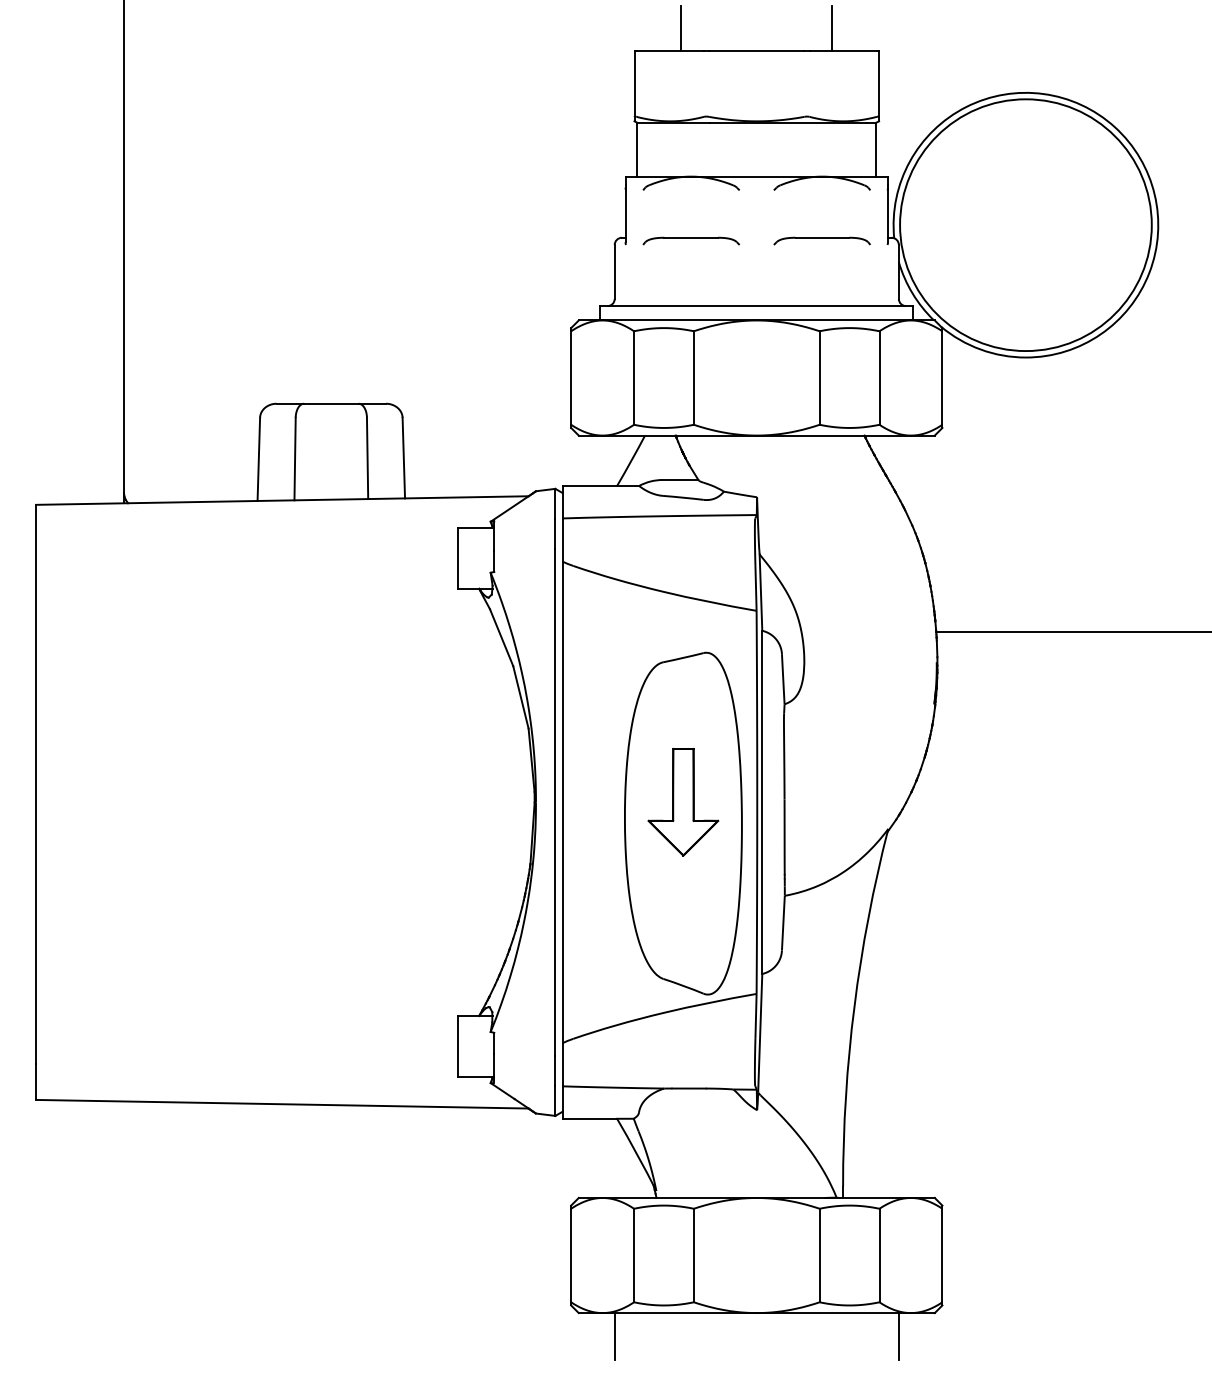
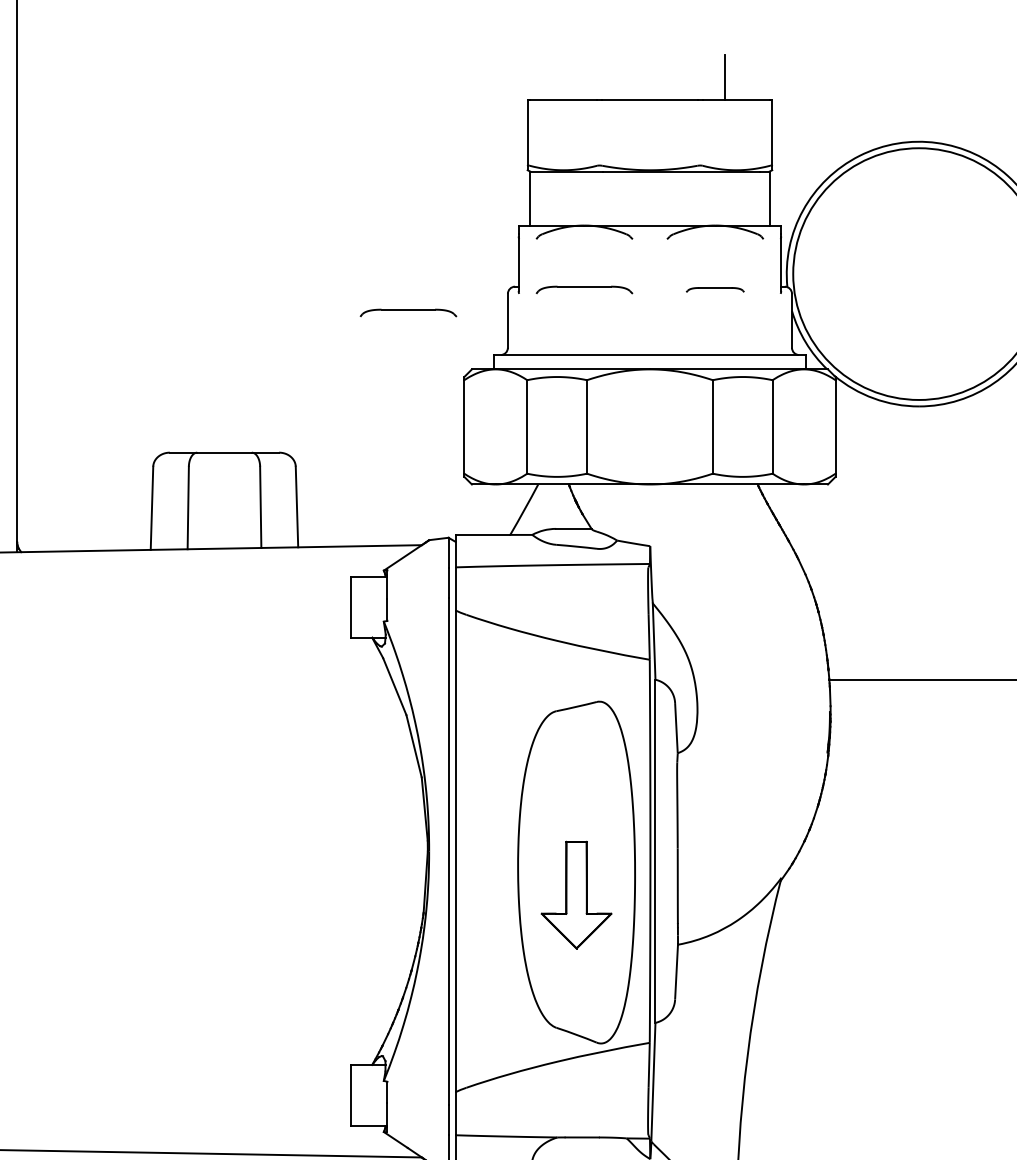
line: (681, 28) -> (574, 77), removed
part: (821, 240) -> (714, 289), size x0.6
part: (514, 263) -> (407, 312), added
part: (683, 802) -> (576, 895), moved

